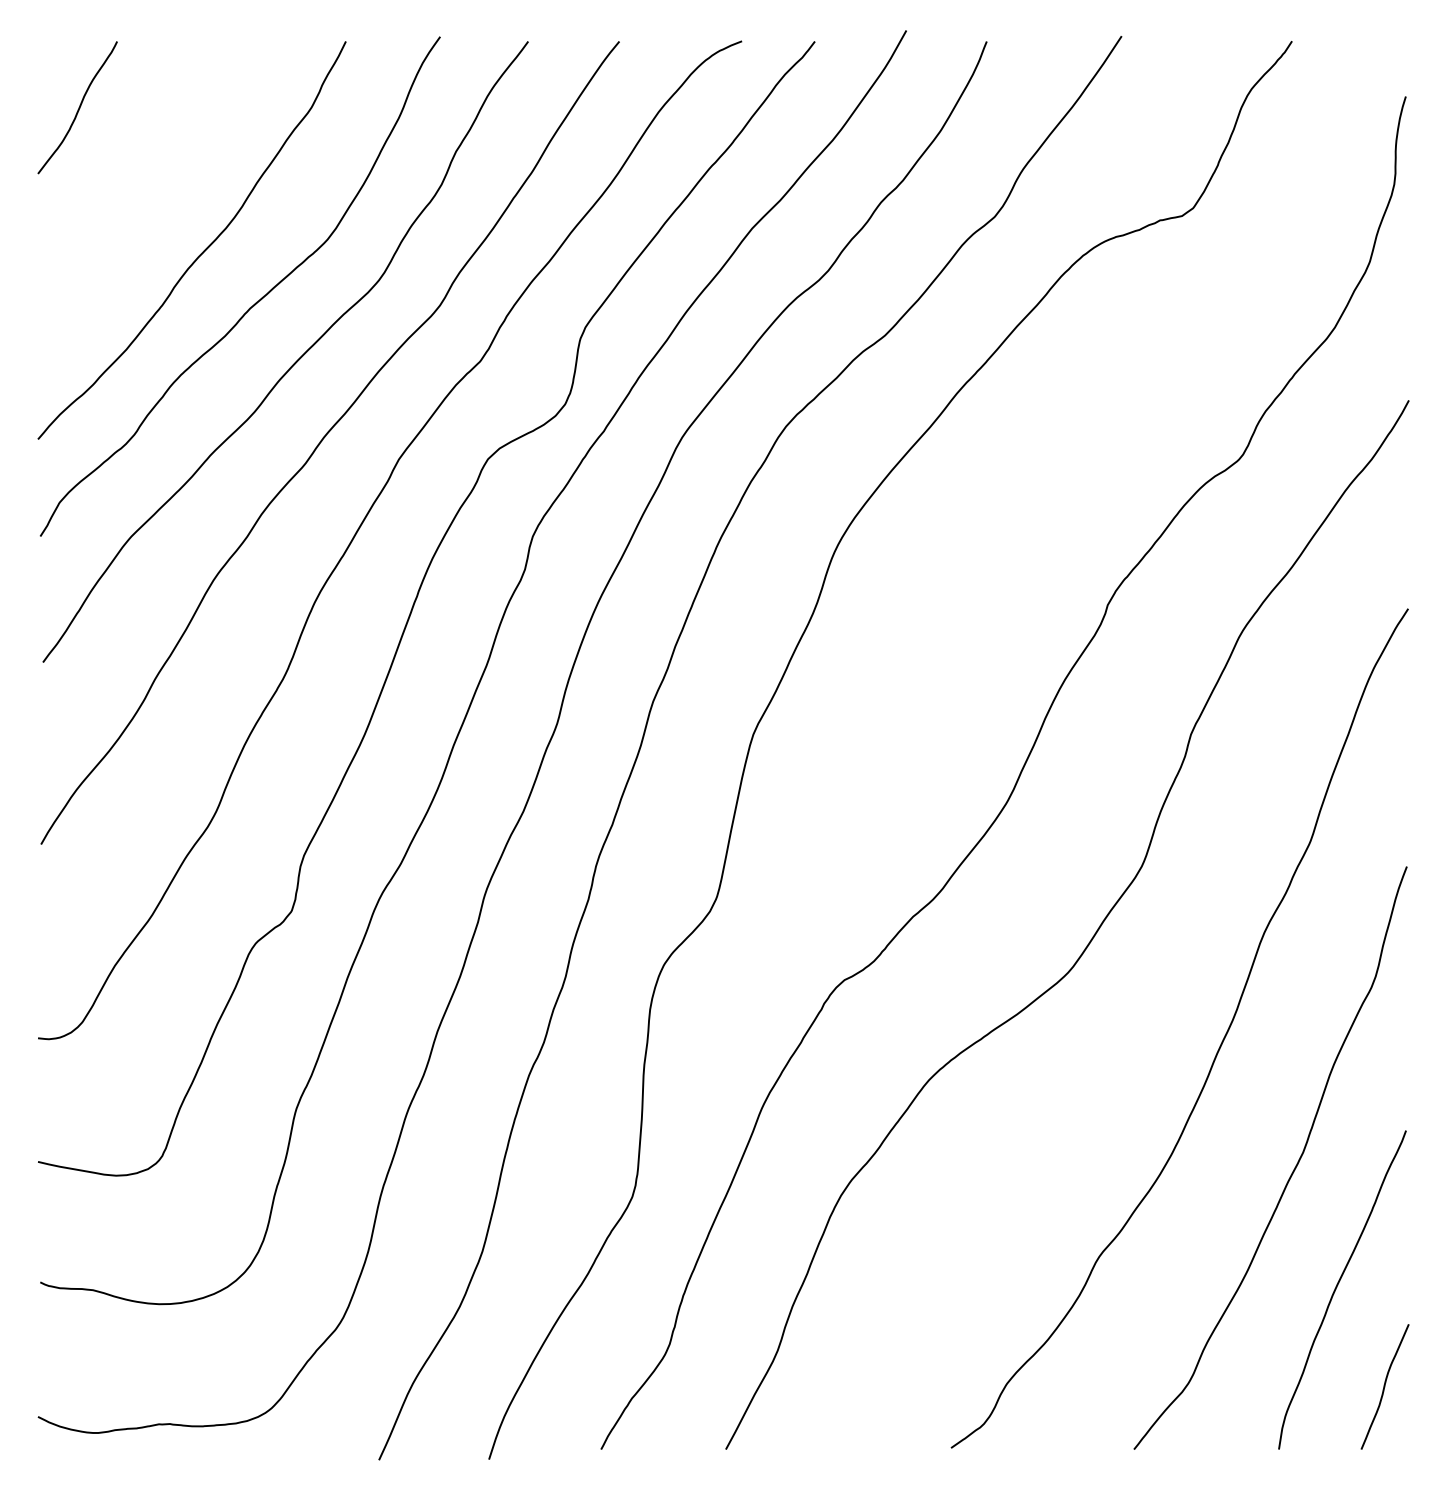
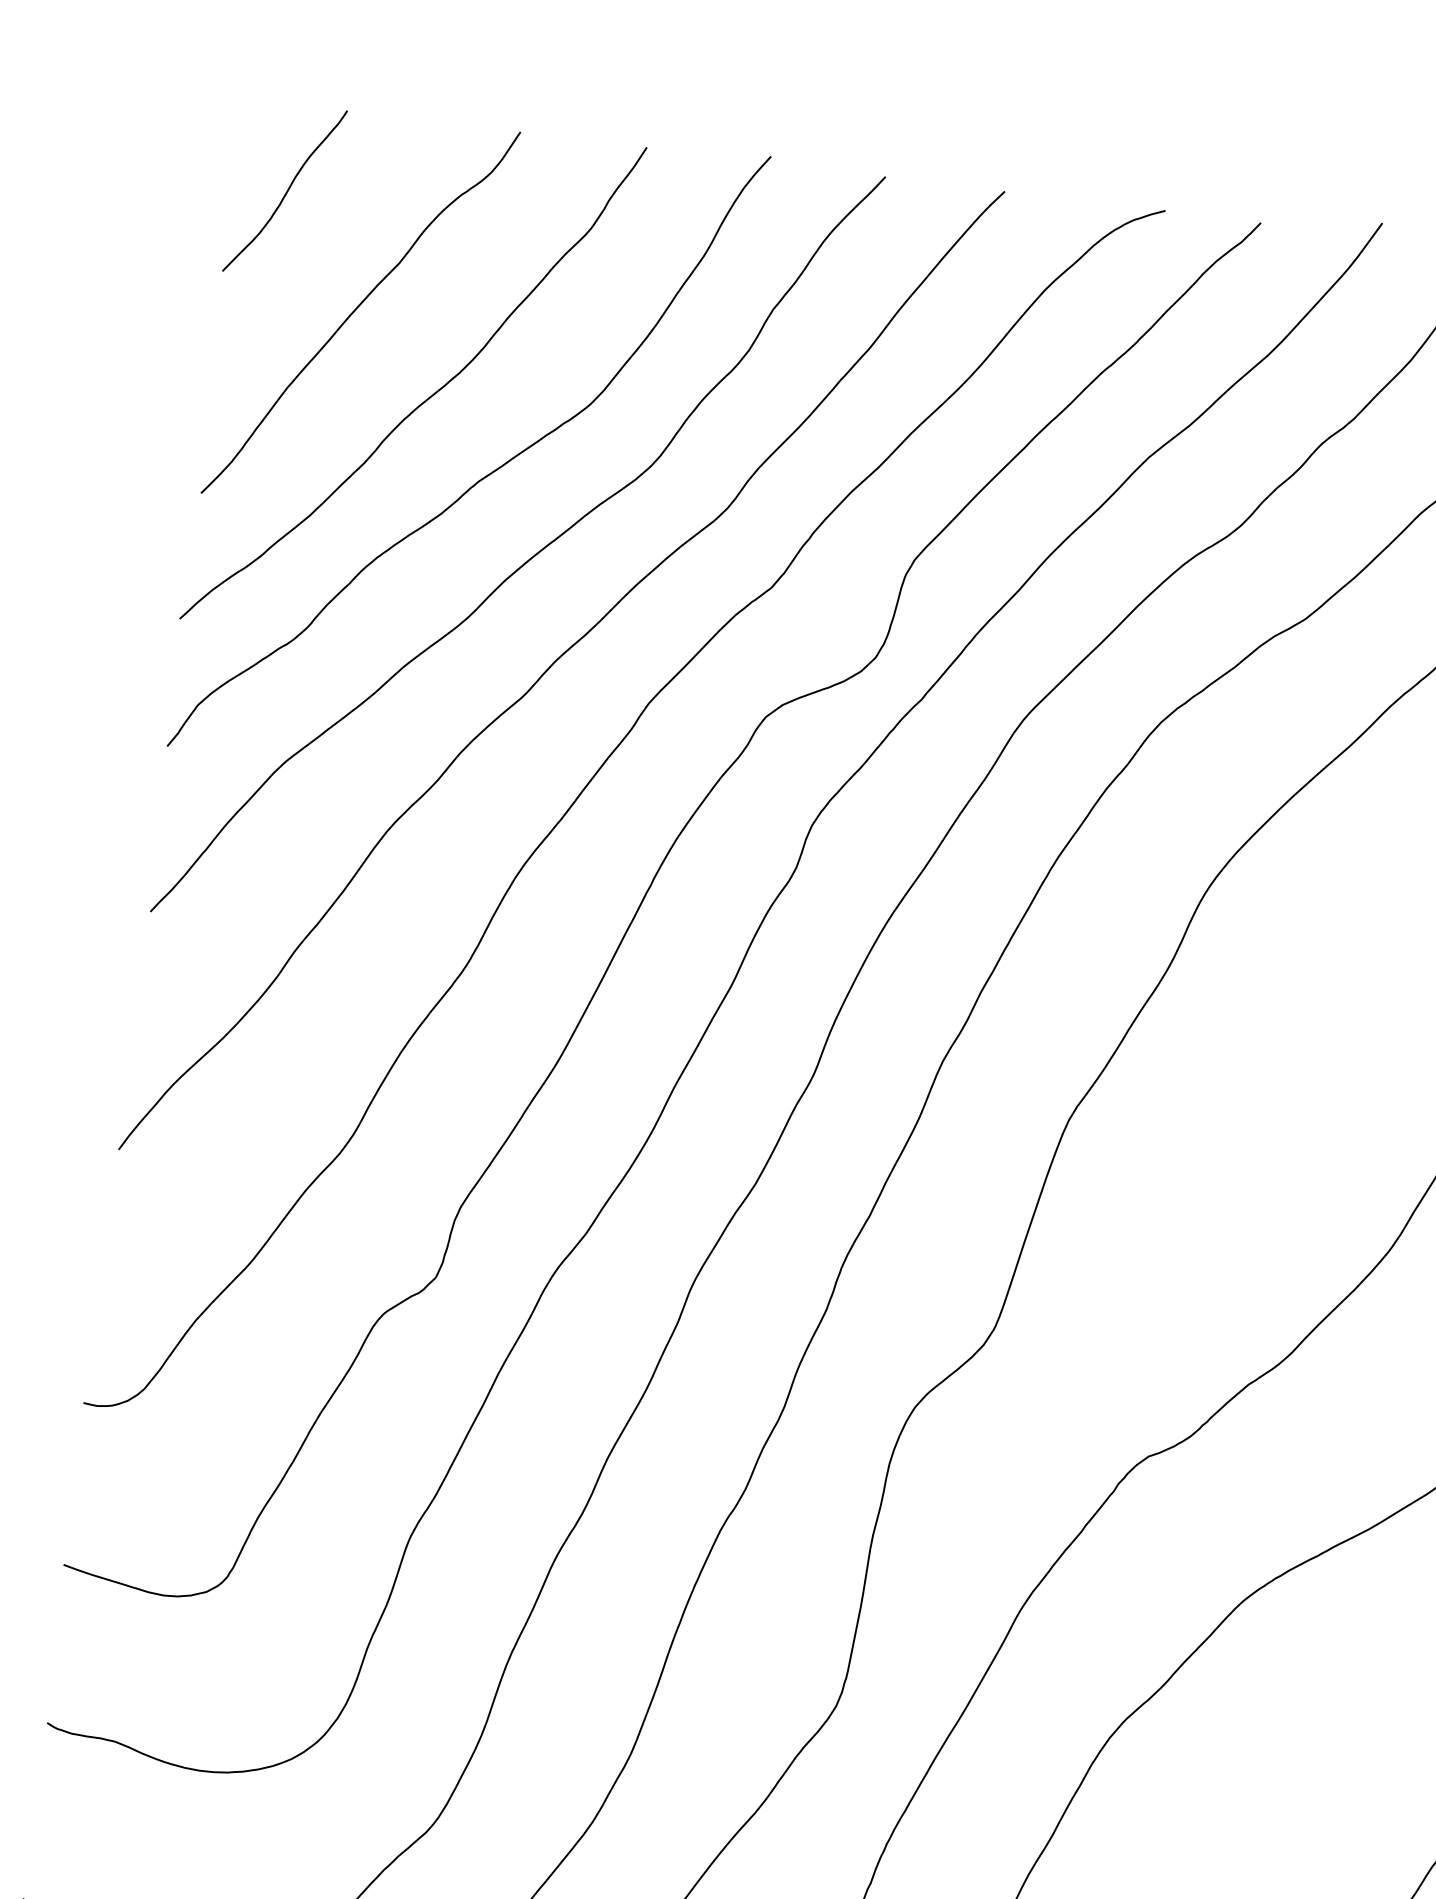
curve: (142, 191) -> (356, 311), added

